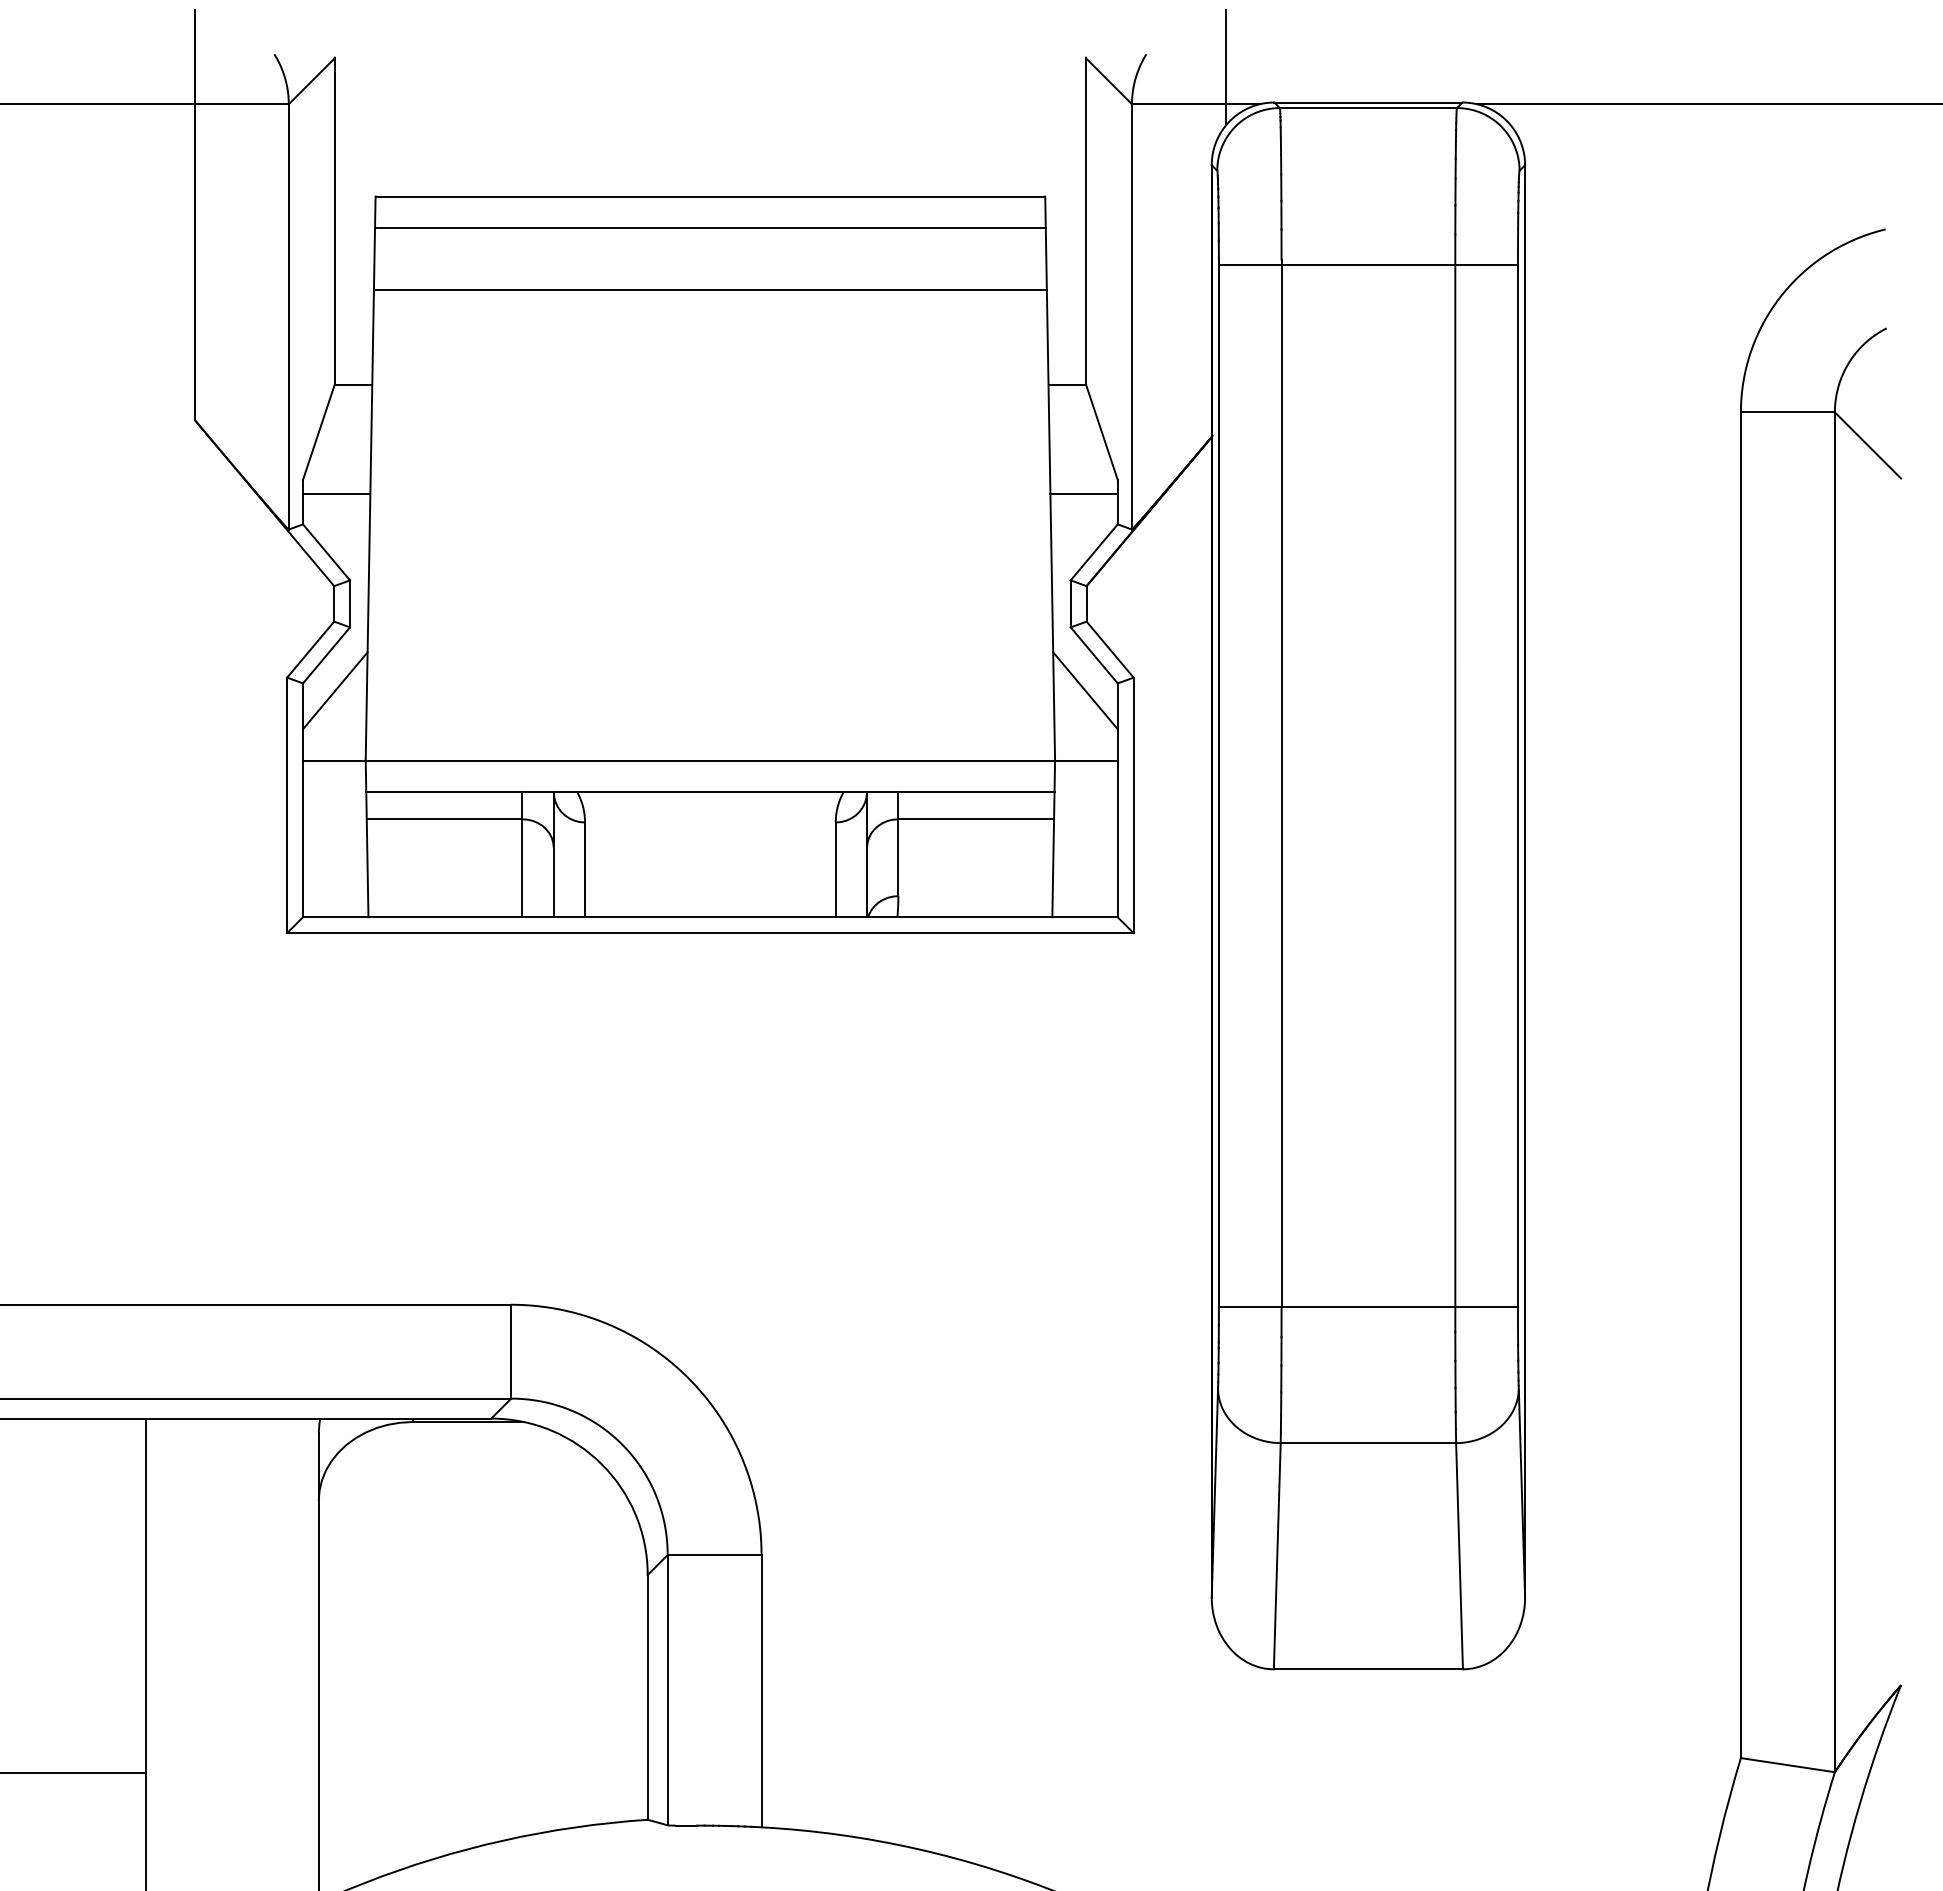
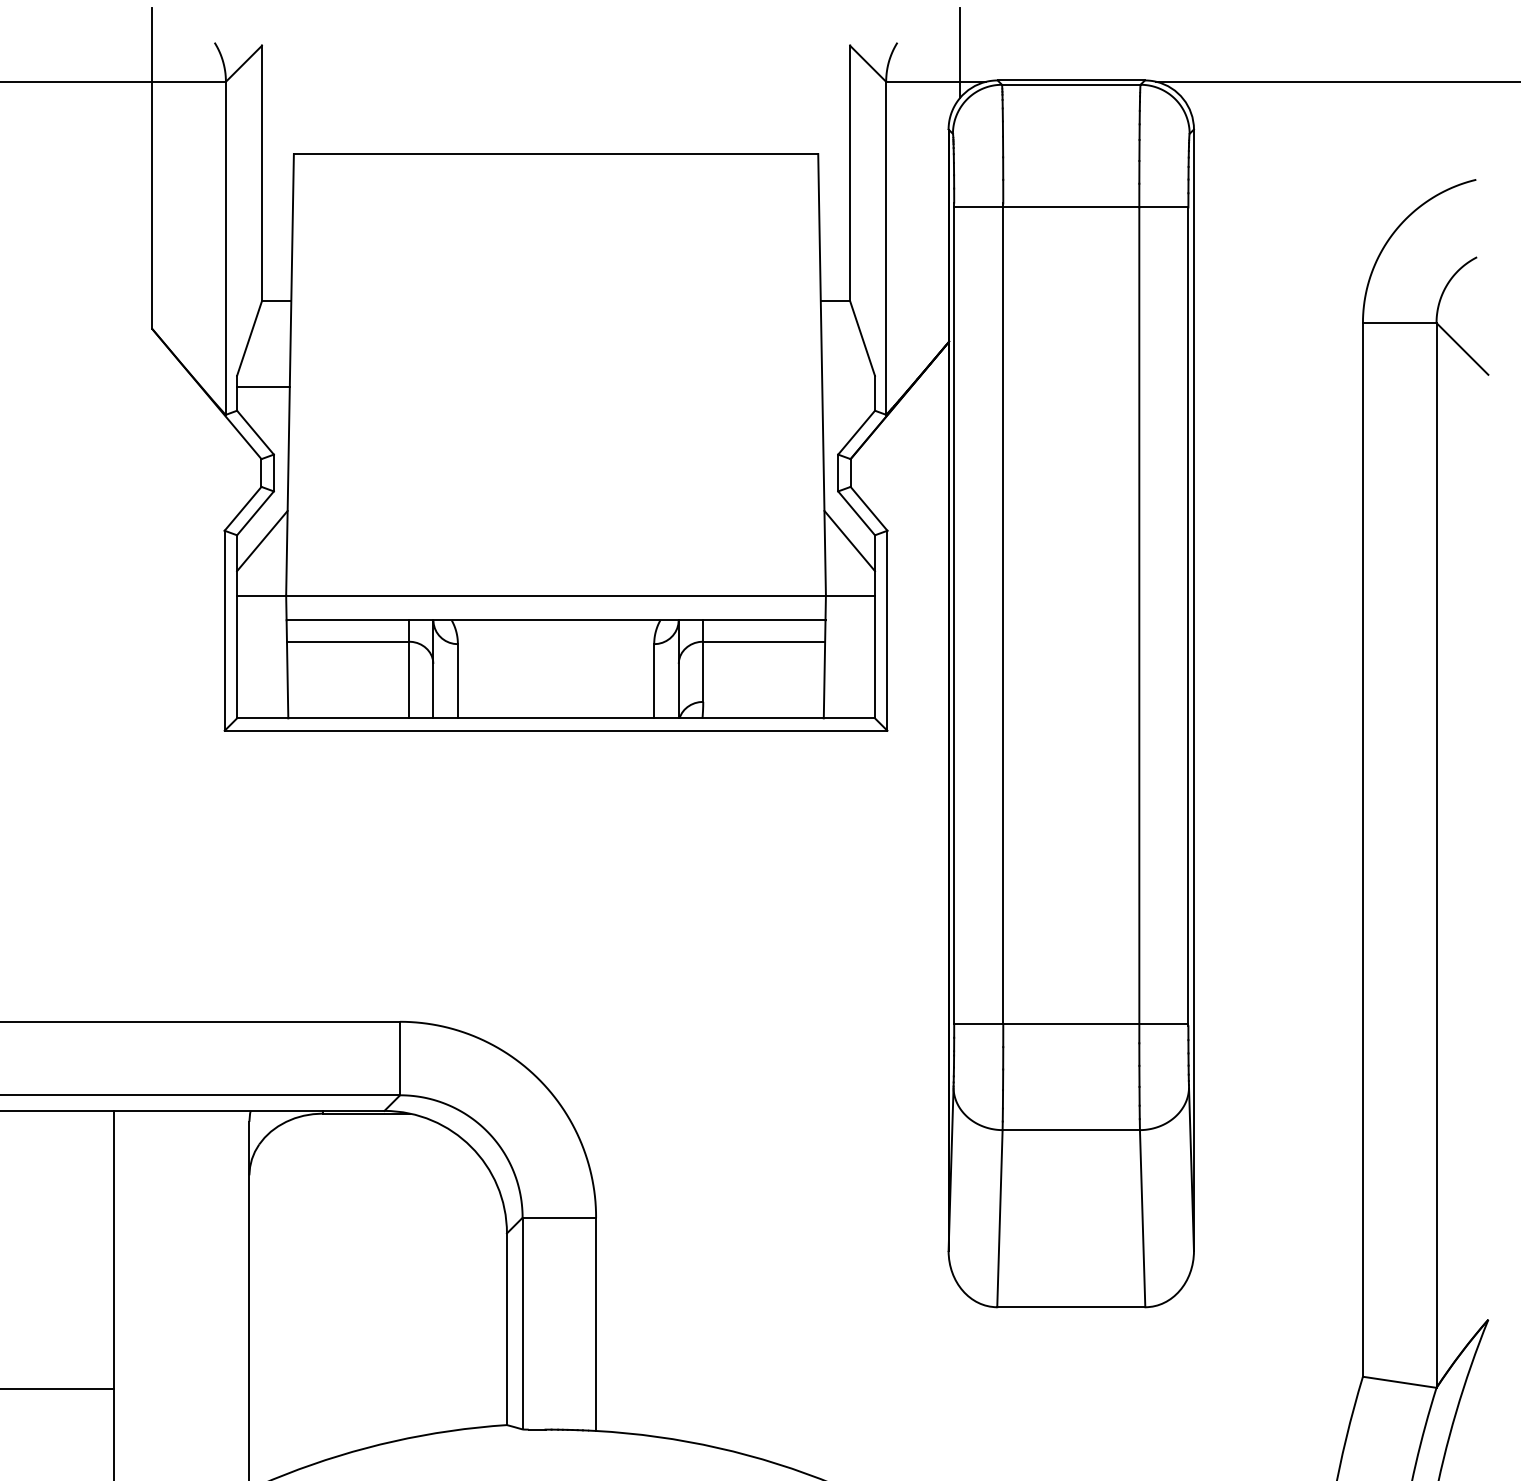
line: (710, 227) -> (556, 178), removed
line: (709, 290) -> (555, 227), removed
line: (1083, 494) -> (848, 387), removed

